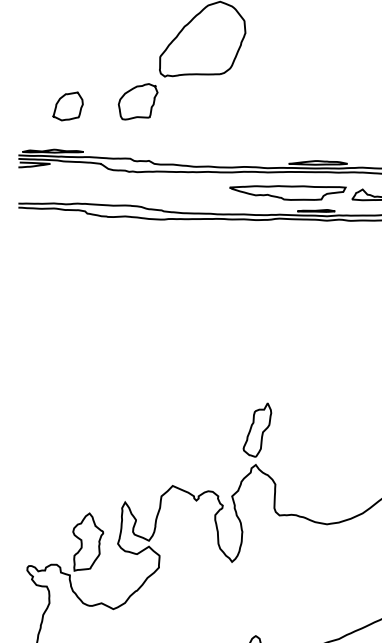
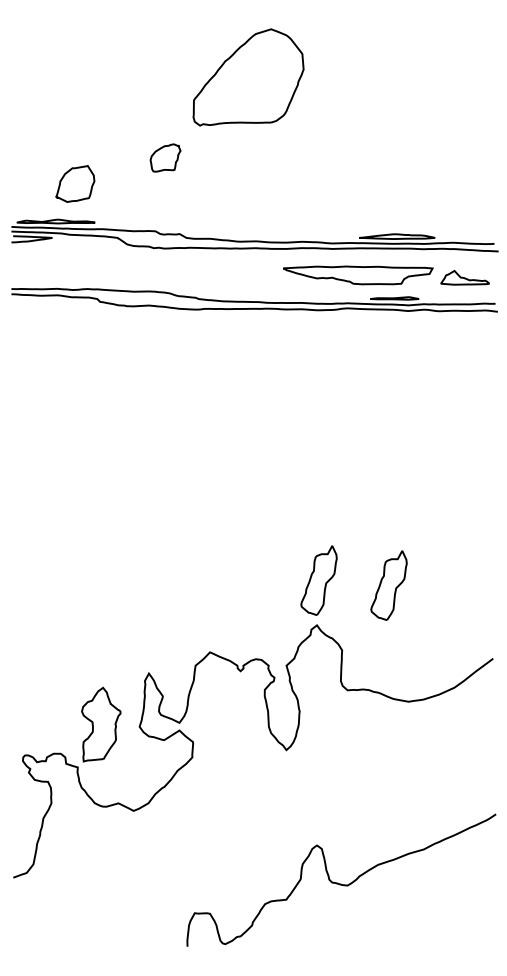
part: (138, 101) -> (165, 157), size x0.6
part: (68, 106) -> (75, 183), moved
part: (311, 433) -> (388, 585), added

